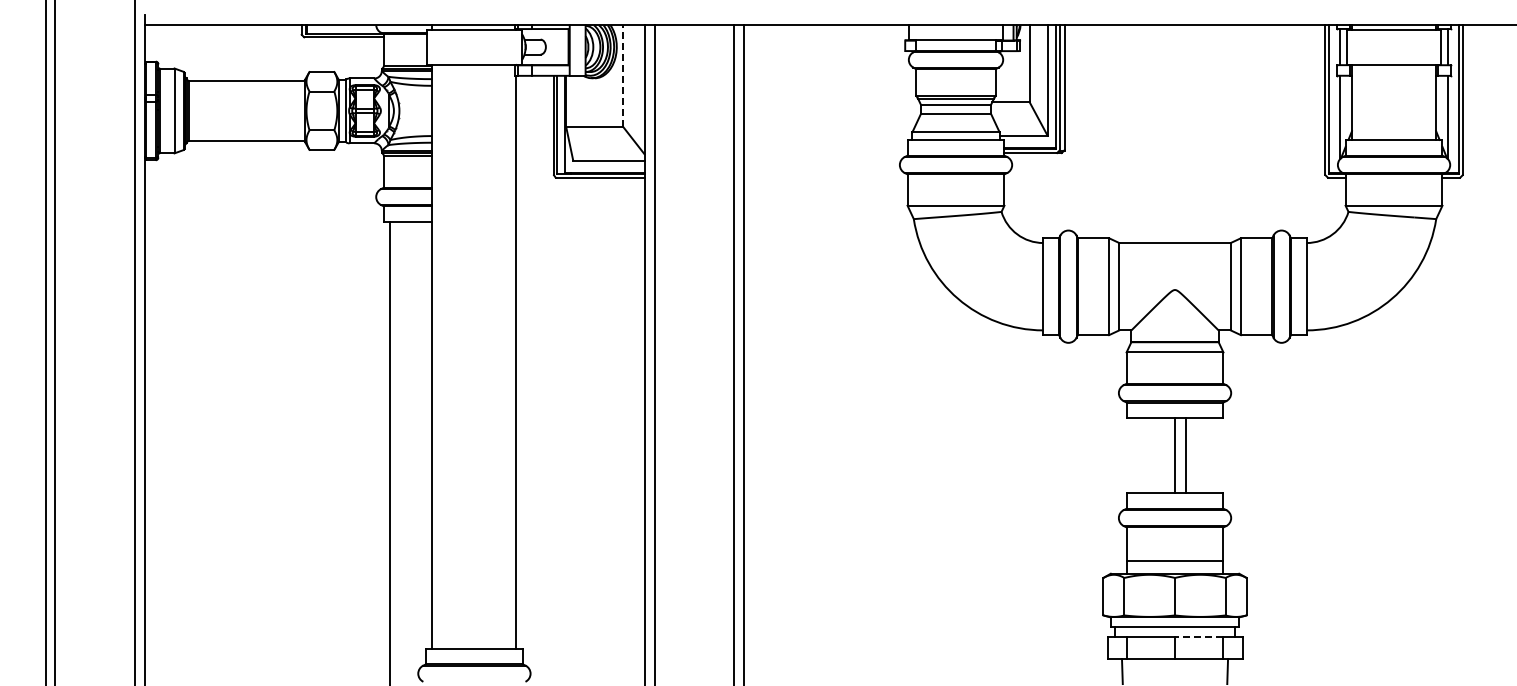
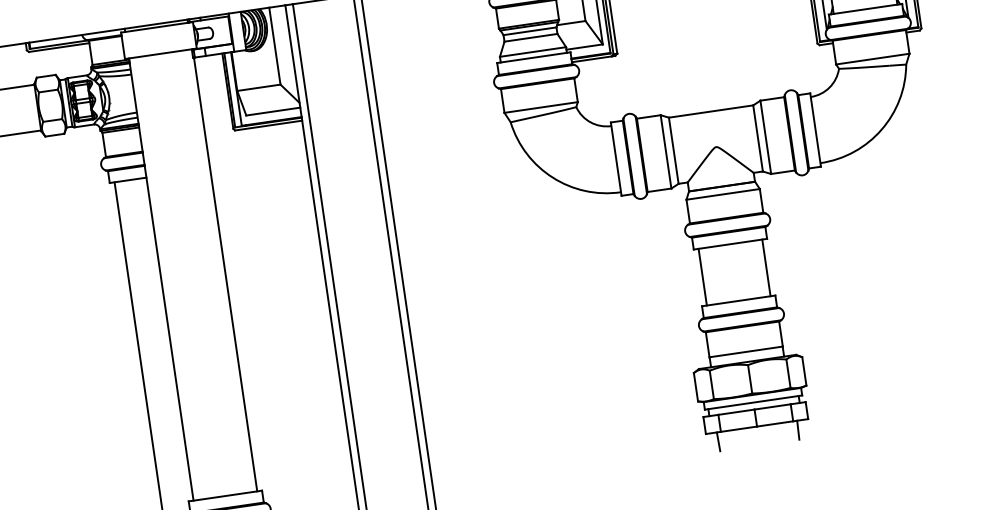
line: (623, 76) -> (275, 46), dashed -> solid
line: (1174, 455) -> (702, 277), moved
line: (1186, 455) -> (766, 267), moved
line: (1198, 636) -> (772, 406), dashed -> solid

